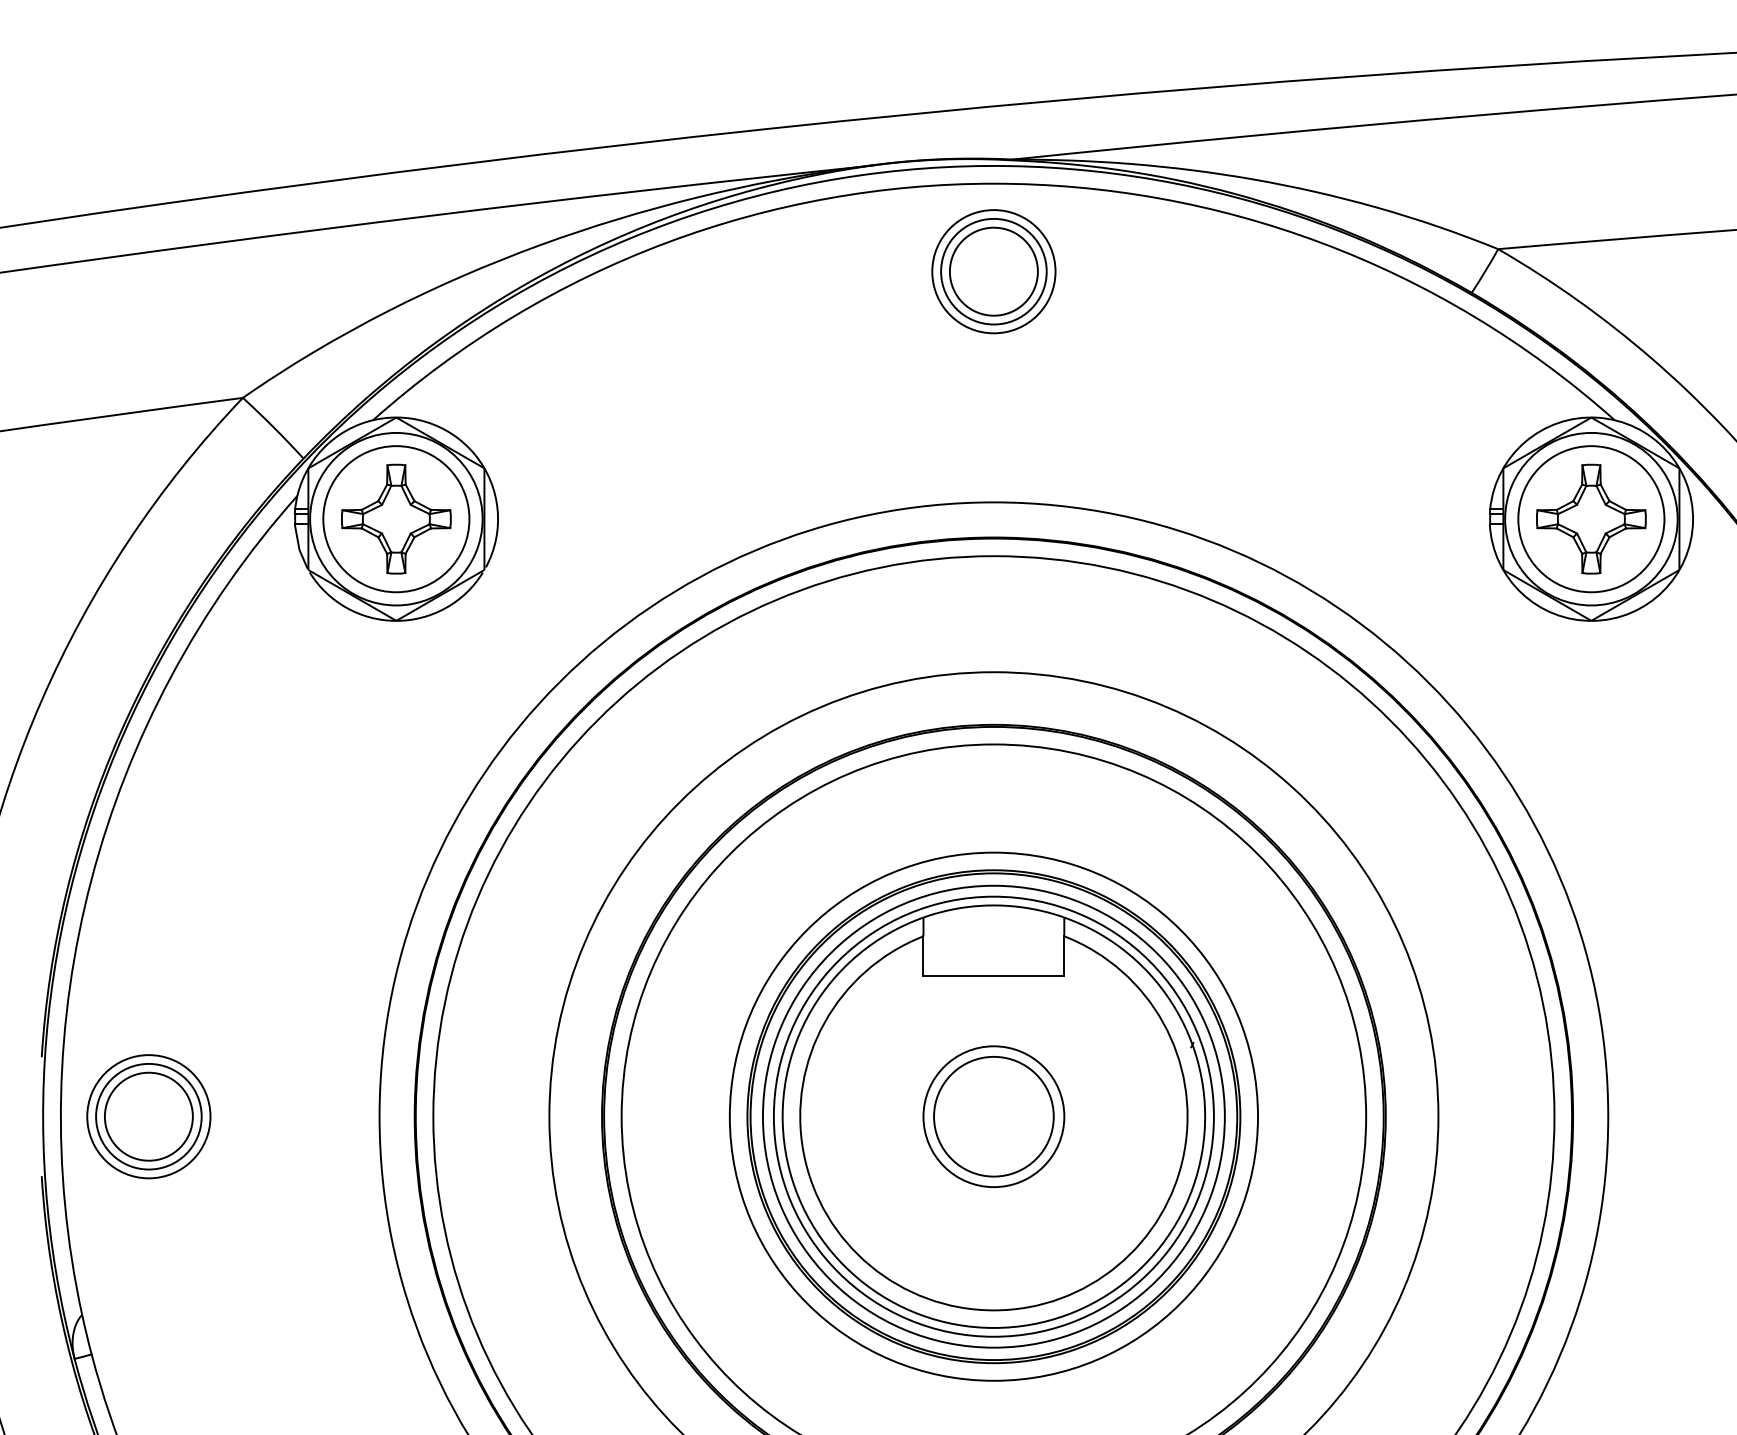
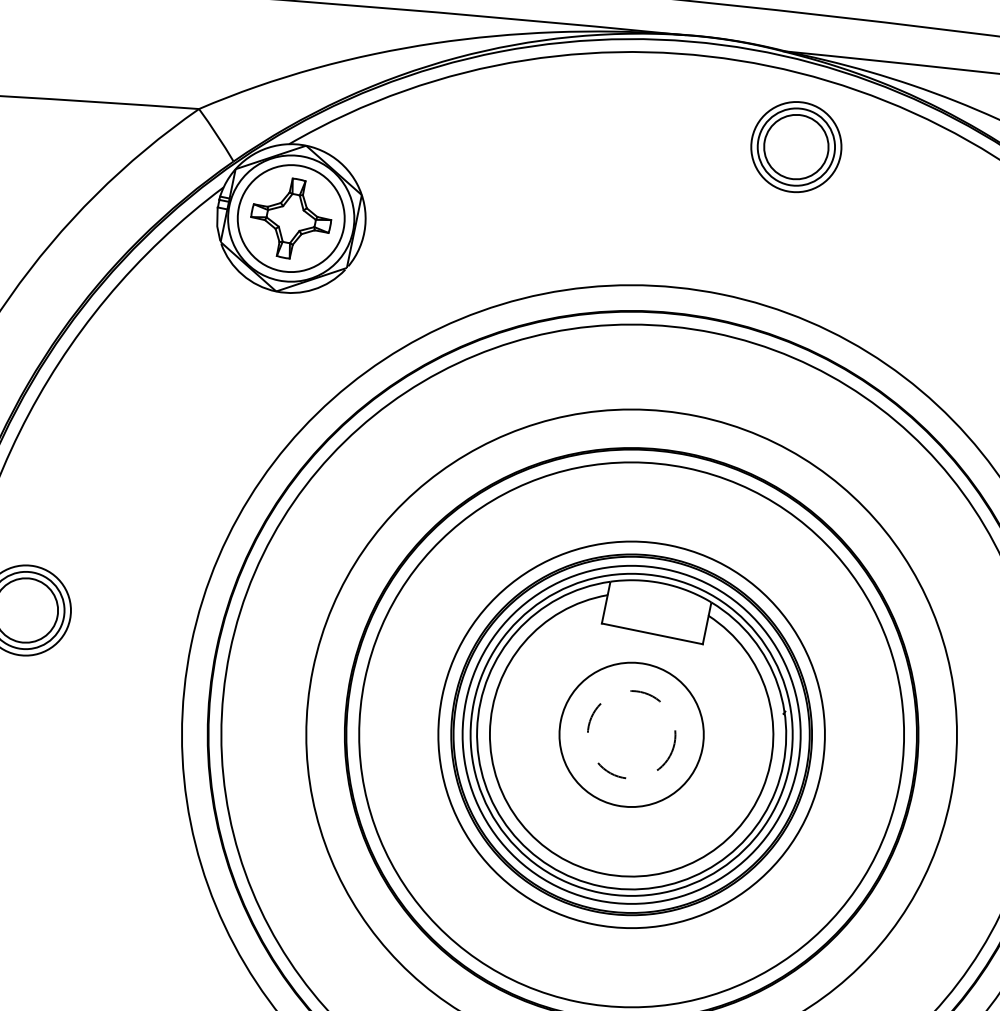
part: (993, 271) -> (796, 146), moved
circle: (993, 1116) -> (631, 734), size x1.4
circle: (993, 1116) -> (631, 734), solid -> dashed

